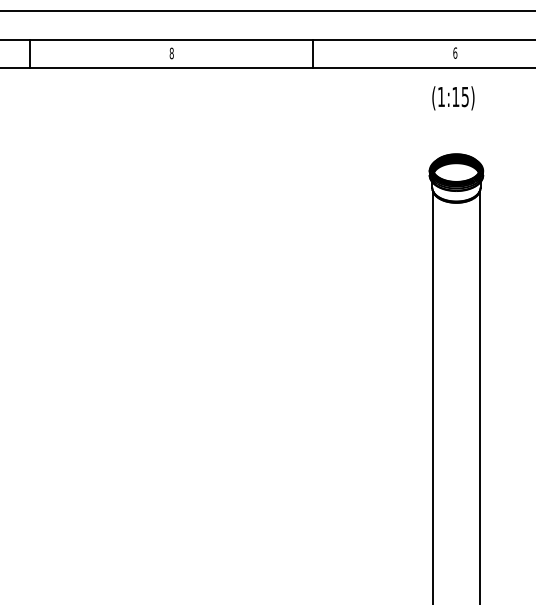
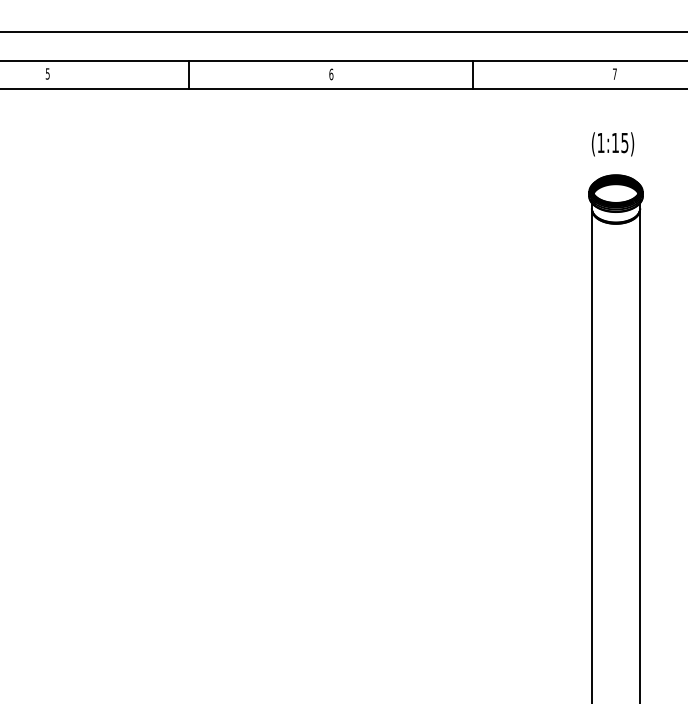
text: (171, 52) -> (331, 73), 8 -> 6
text: (454, 52) -> (614, 73), 6 -> 7
text: (453, 98) -> (613, 144), moved

